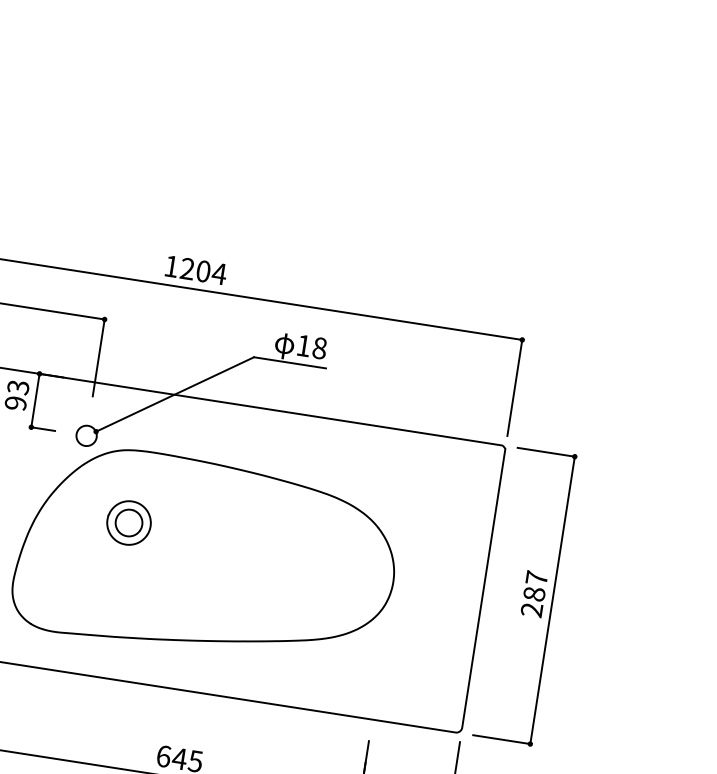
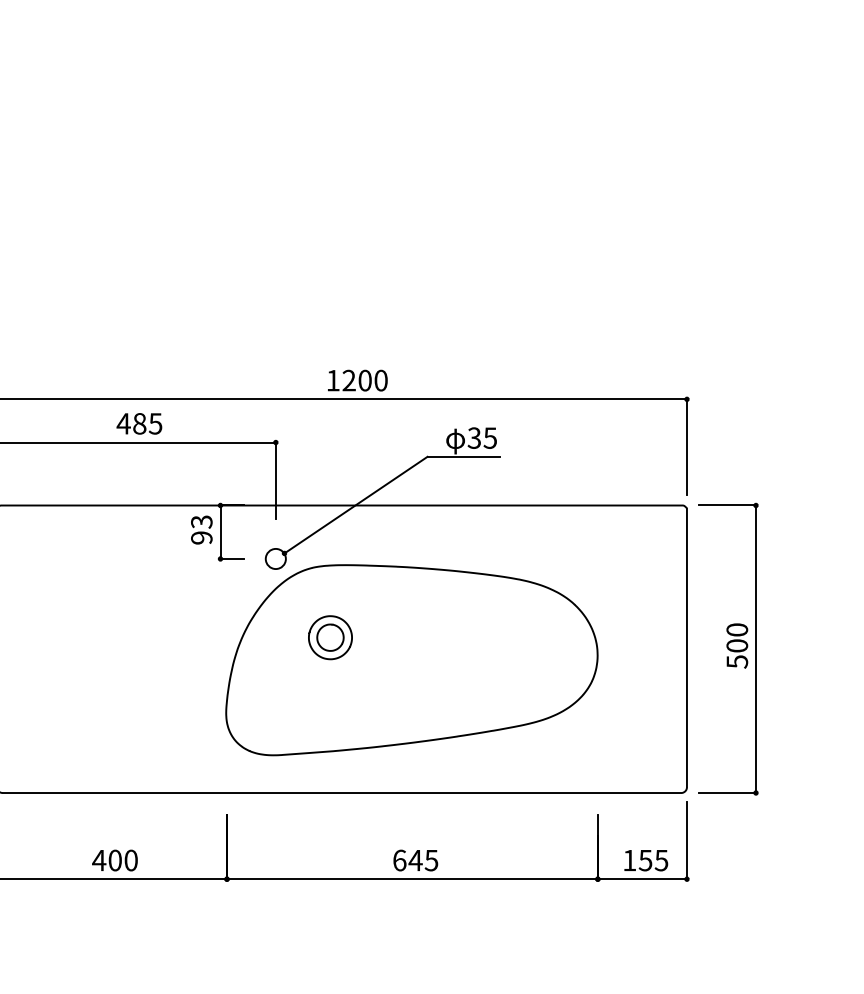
text: (218, 273) -> (380, 380), 1204 -> 1200
text: (311, 346) -> (482, 437), 18 -> 35
text: (534, 593) -> (737, 645), 287 -> 500

